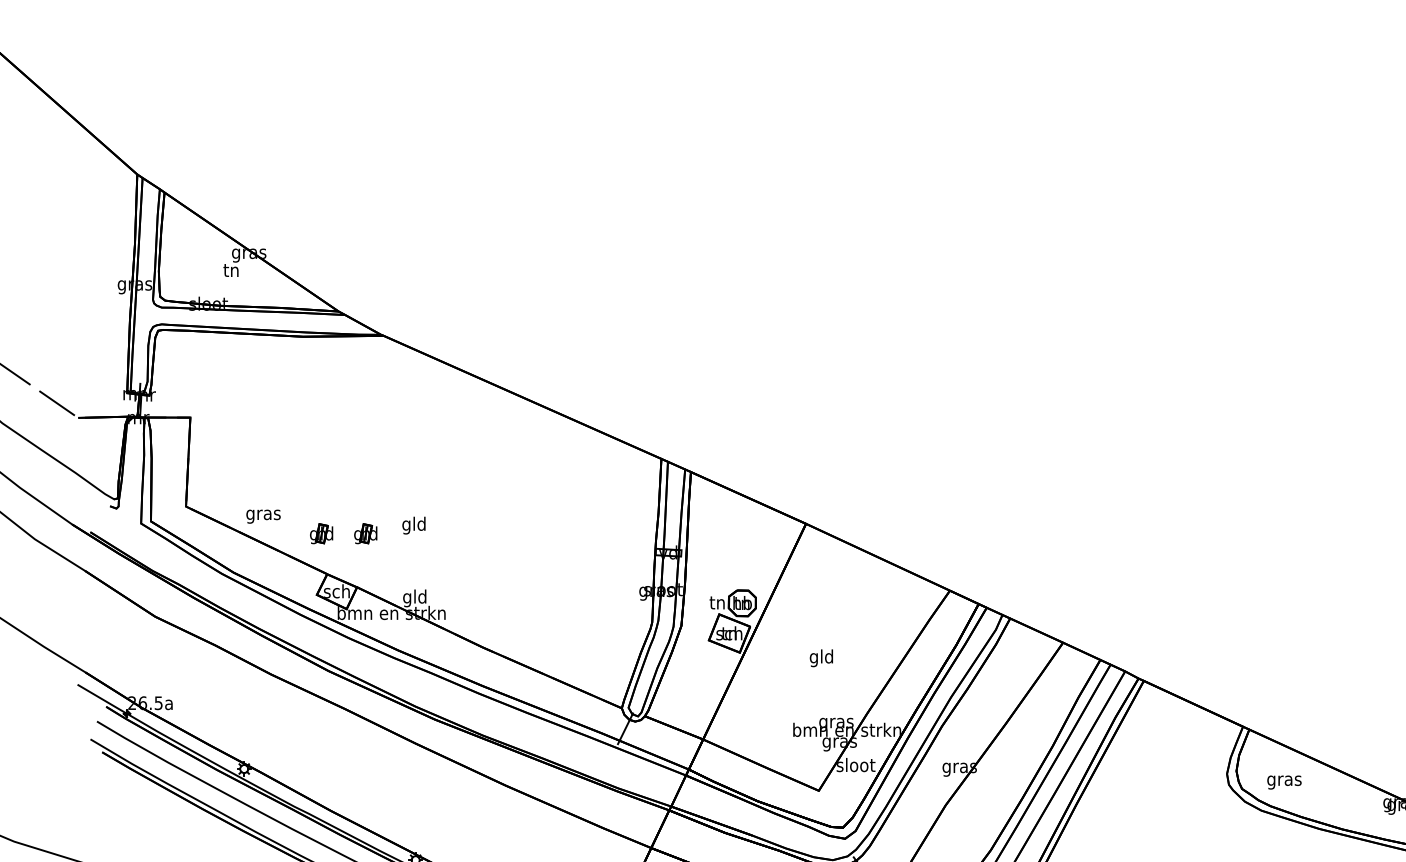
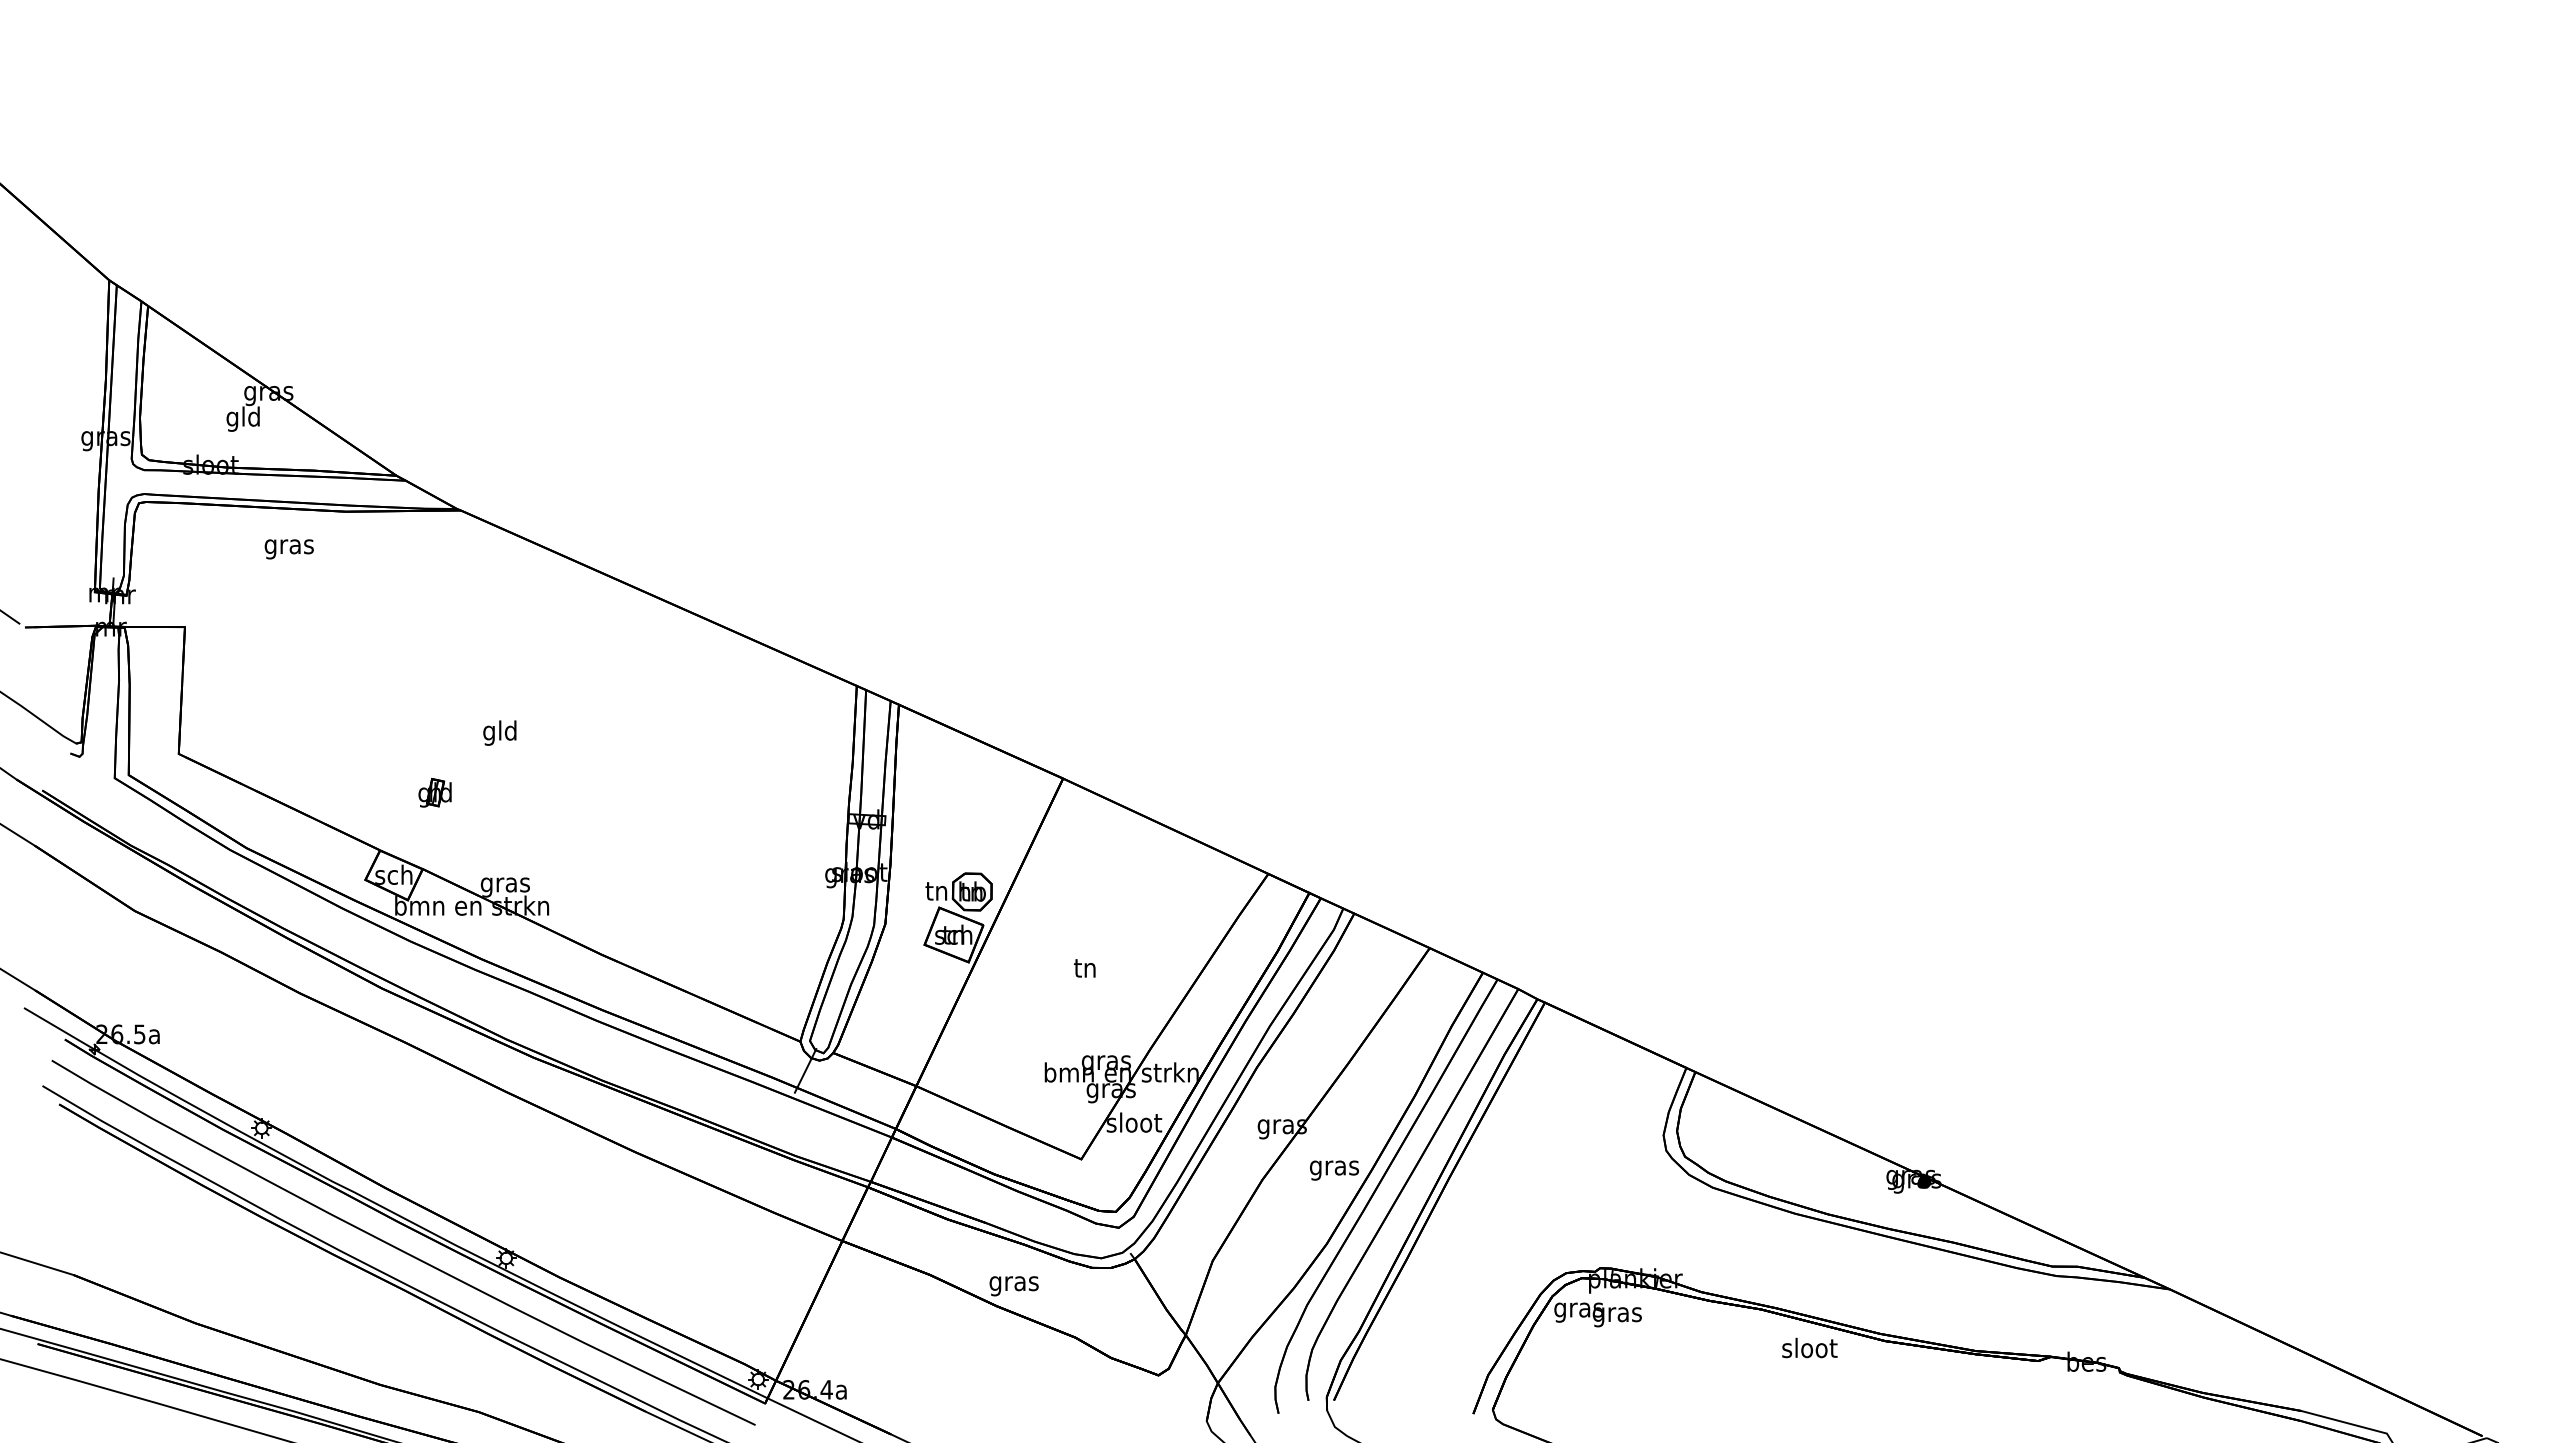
text: (230, 271) -> (242, 418), tn -> gld
text: (262, 516) -> (288, 549), moved
text: (413, 525) -> (499, 732), moved
part: (321, 533) -> (371, 792), removed
text: (414, 598) -> (504, 884), gld -> gras
text: (821, 658) -> (1084, 970), gld -> tn
text: (1284, 782) -> (1334, 1170), moved

